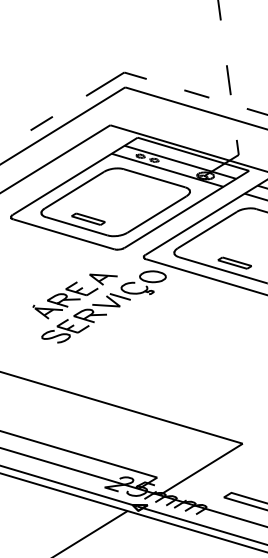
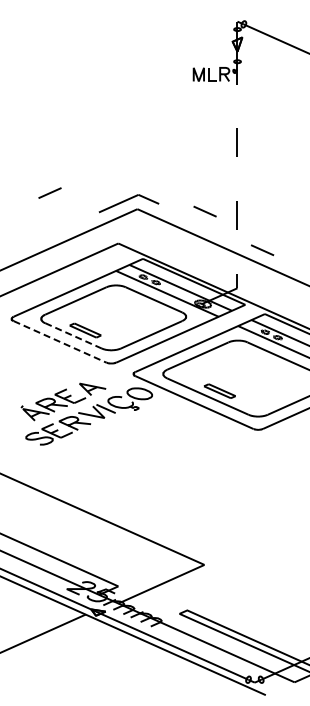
line: (196, 93) -> (204, 211), moved
line: (41, 123) -> (49, 192), moved
line: (76, 225) -> (73, 335), solid -> dashed
line: (64, 233) -> (60, 341), solid -> dashed

